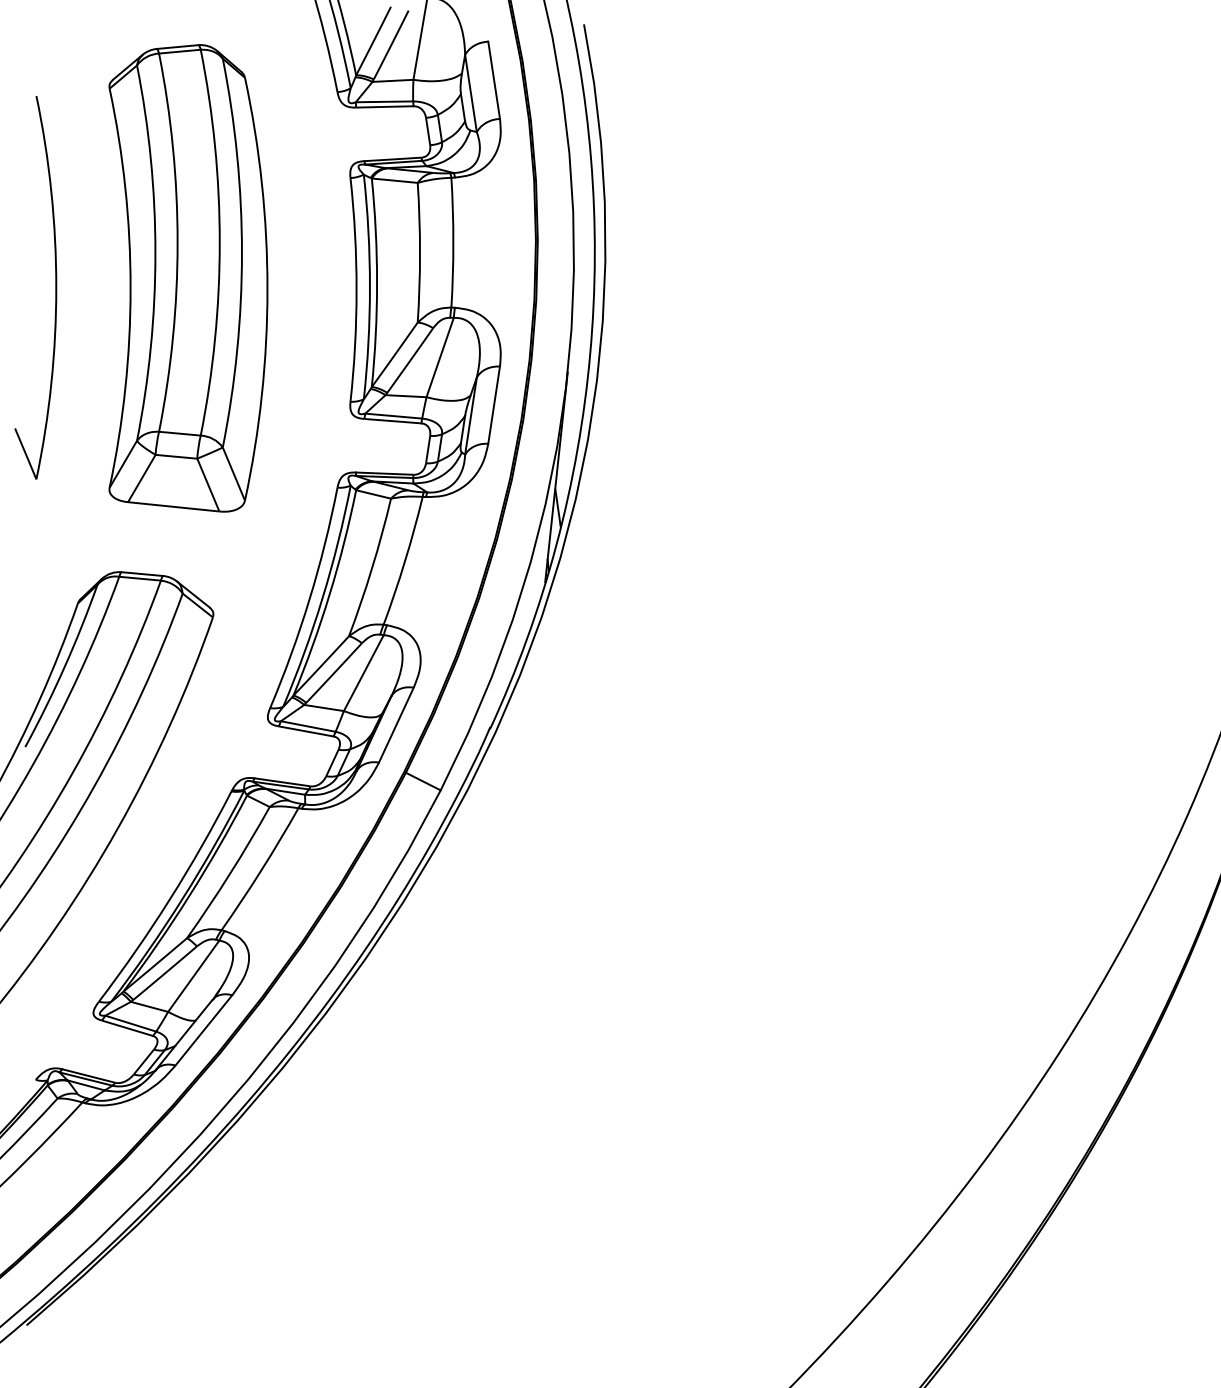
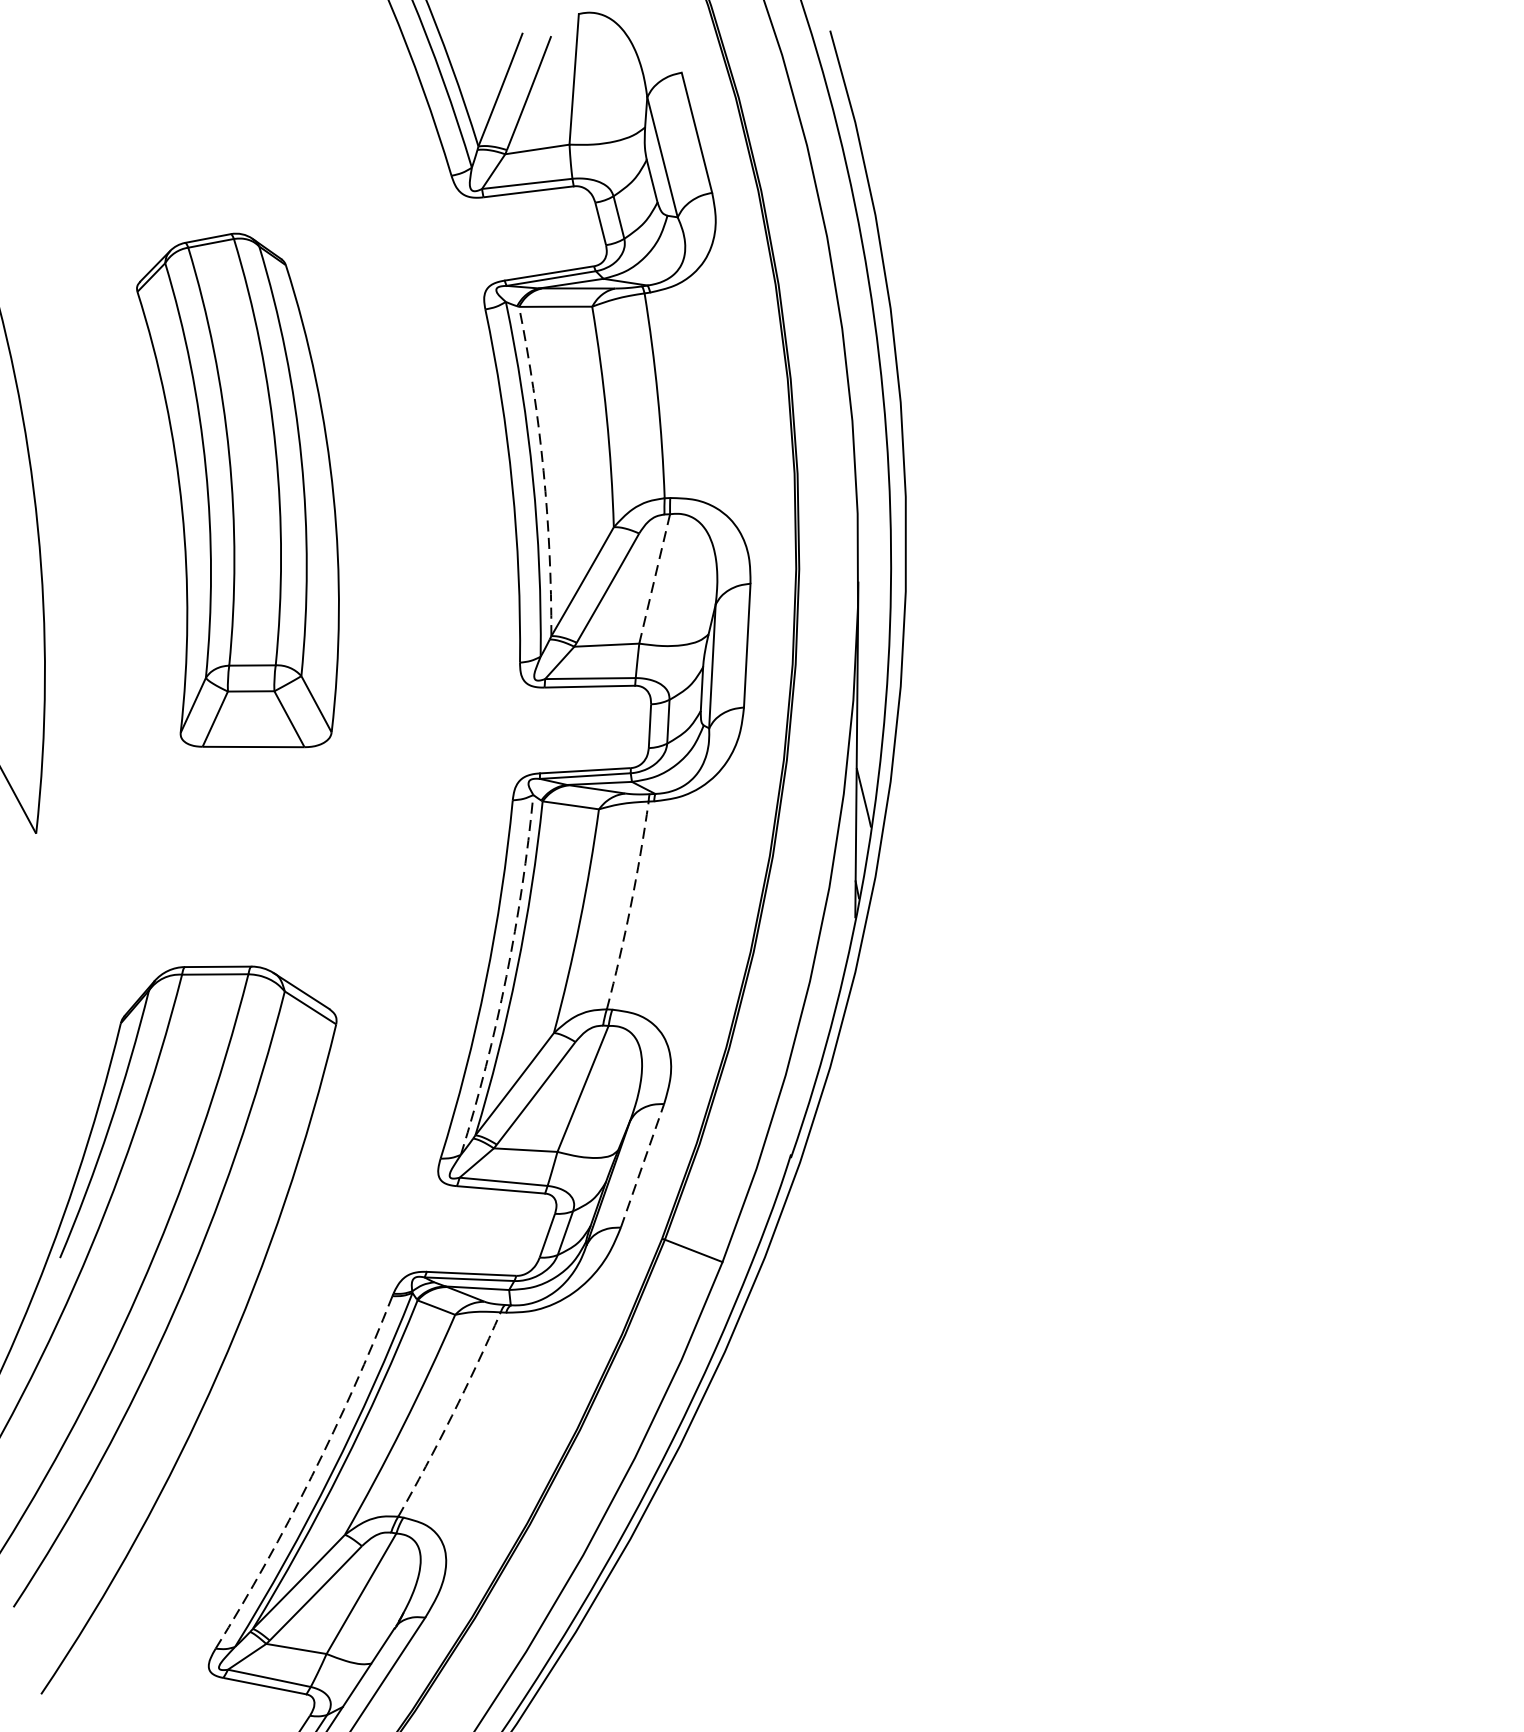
part: (188, 278) -> (245, 493), size x0.7
arc: (377, 282) -> (544, 470), solid -> dashed
line: (440, 357) -> (655, 578), solid -> dashed
arc: (405, 561) -> (631, 906), solid -> dashed
arc: (322, 598) -> (506, 977), solid -> dashed
line: (396, 724) -> (642, 1164), solid -> dashed
arc: (261, 870) -> (452, 1416), solid -> dashed
arc: (169, 899) -> (311, 1476), solid -> dashed

